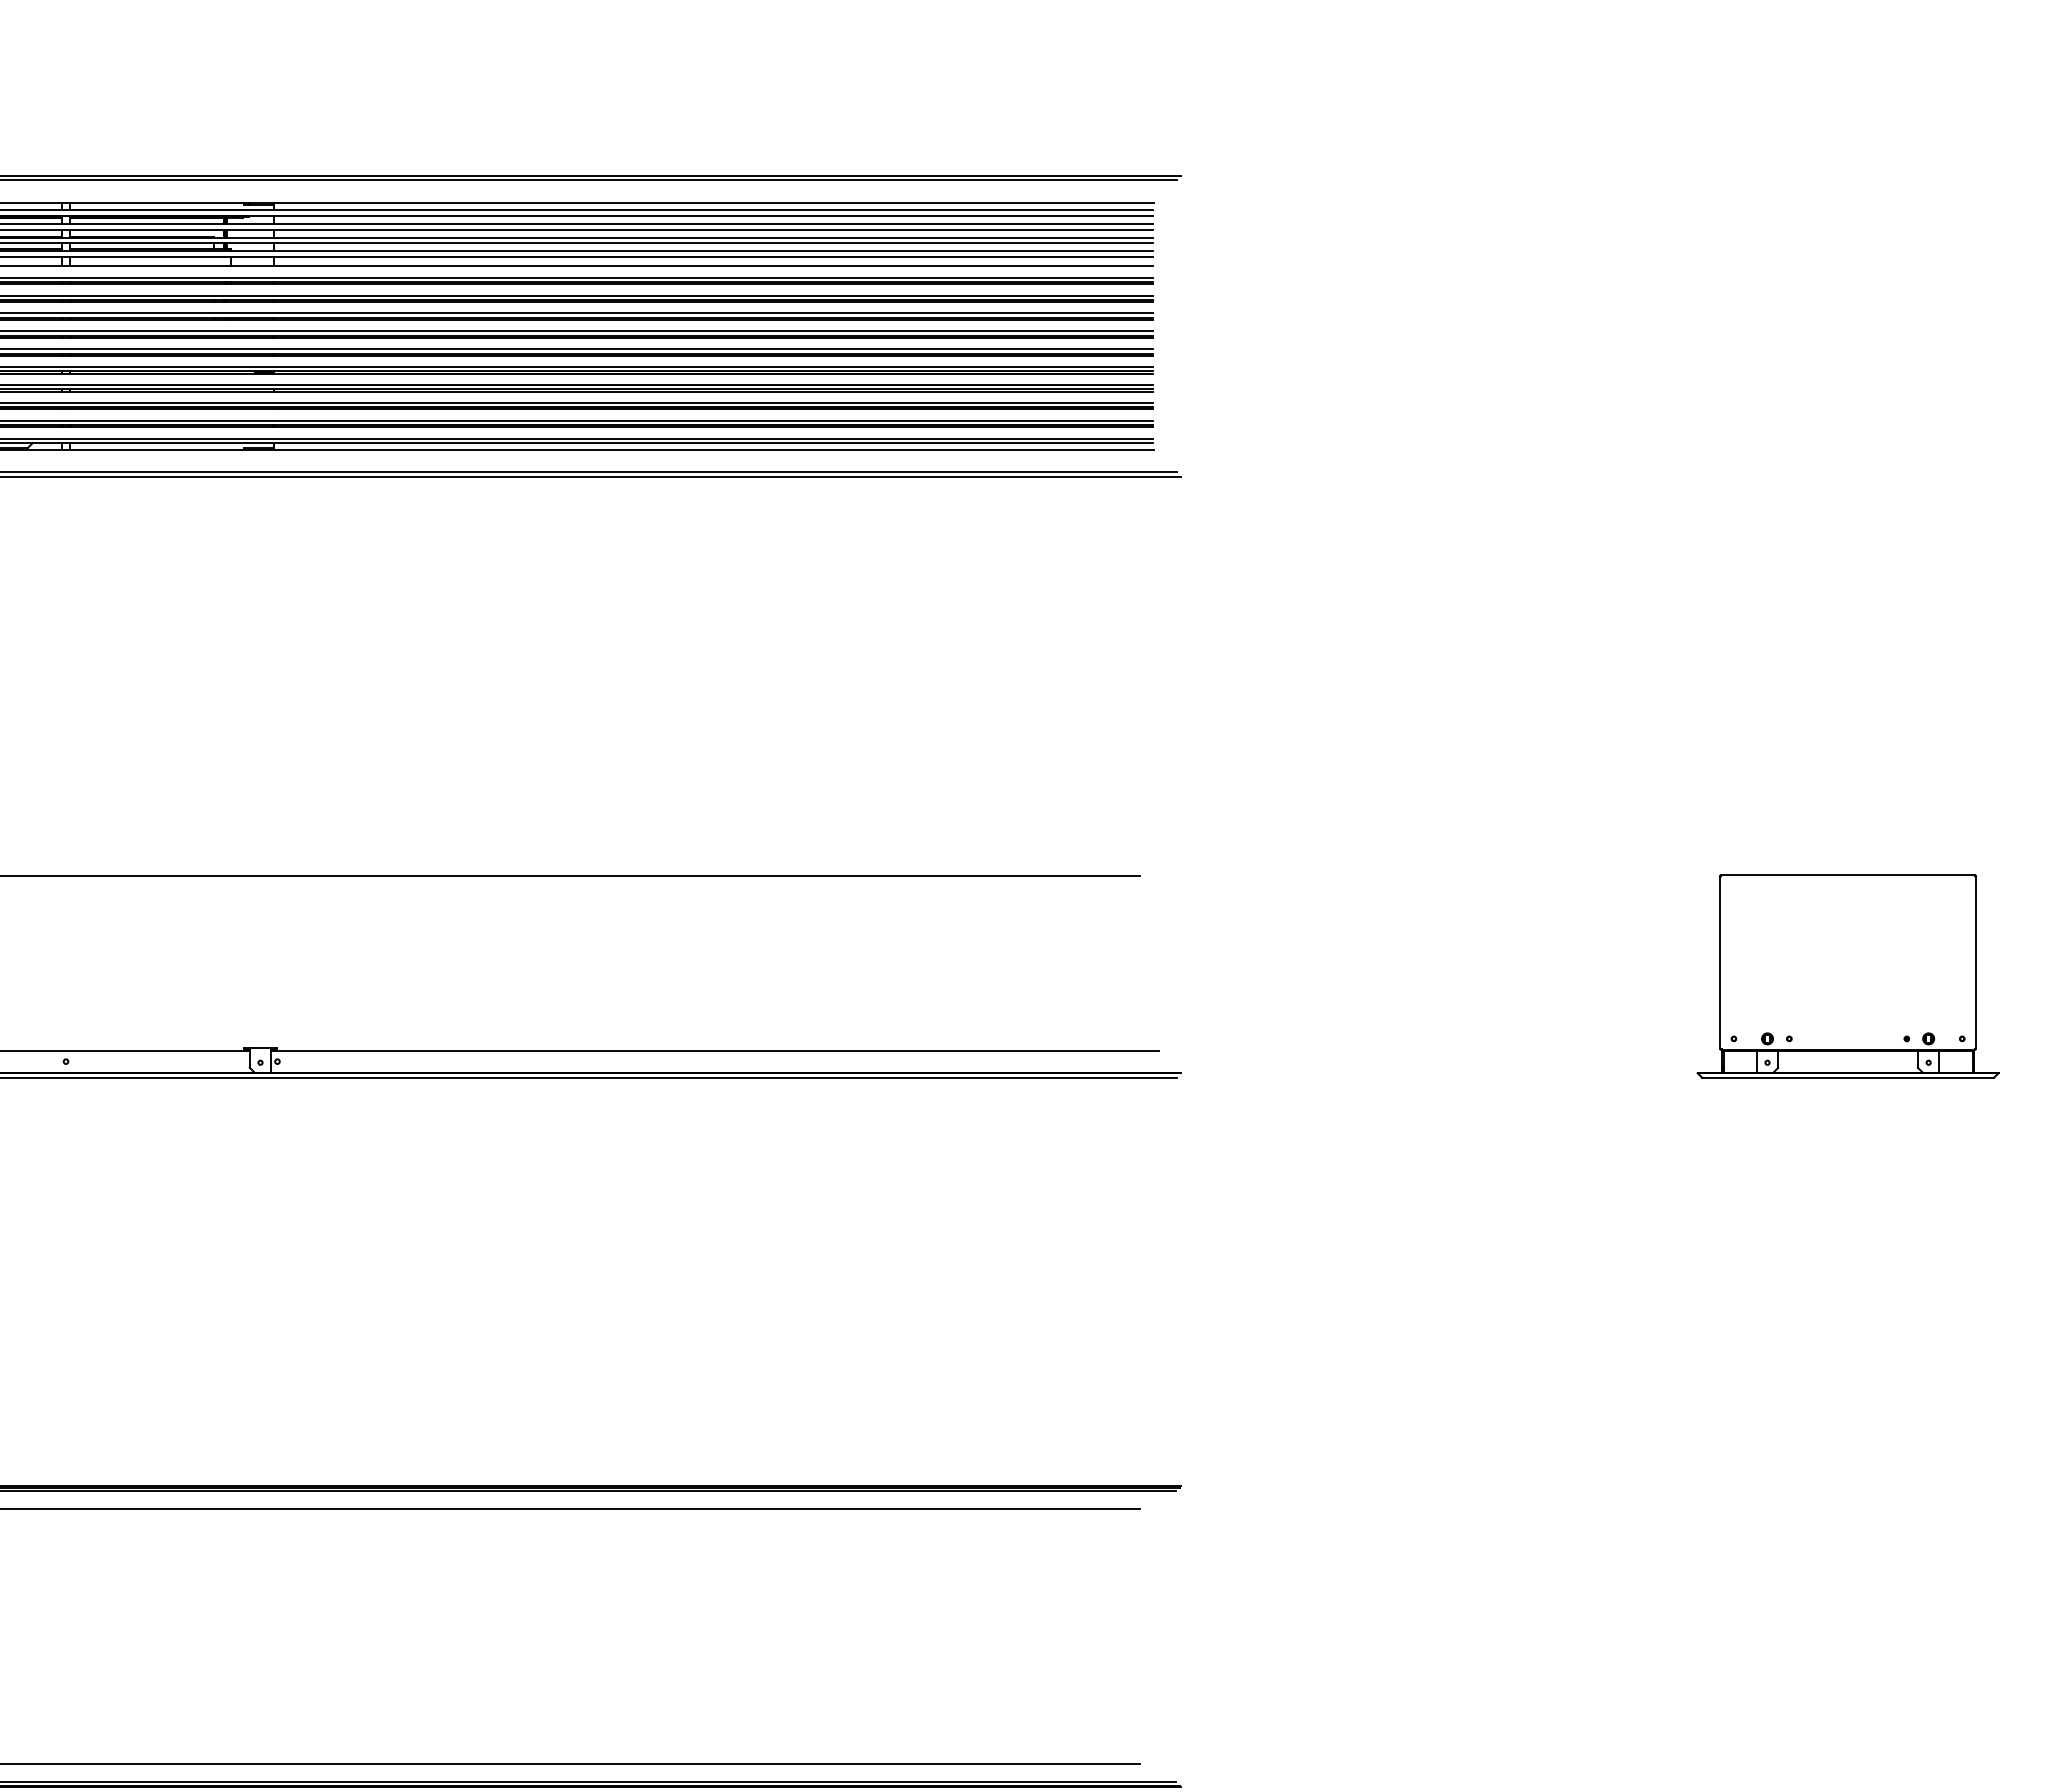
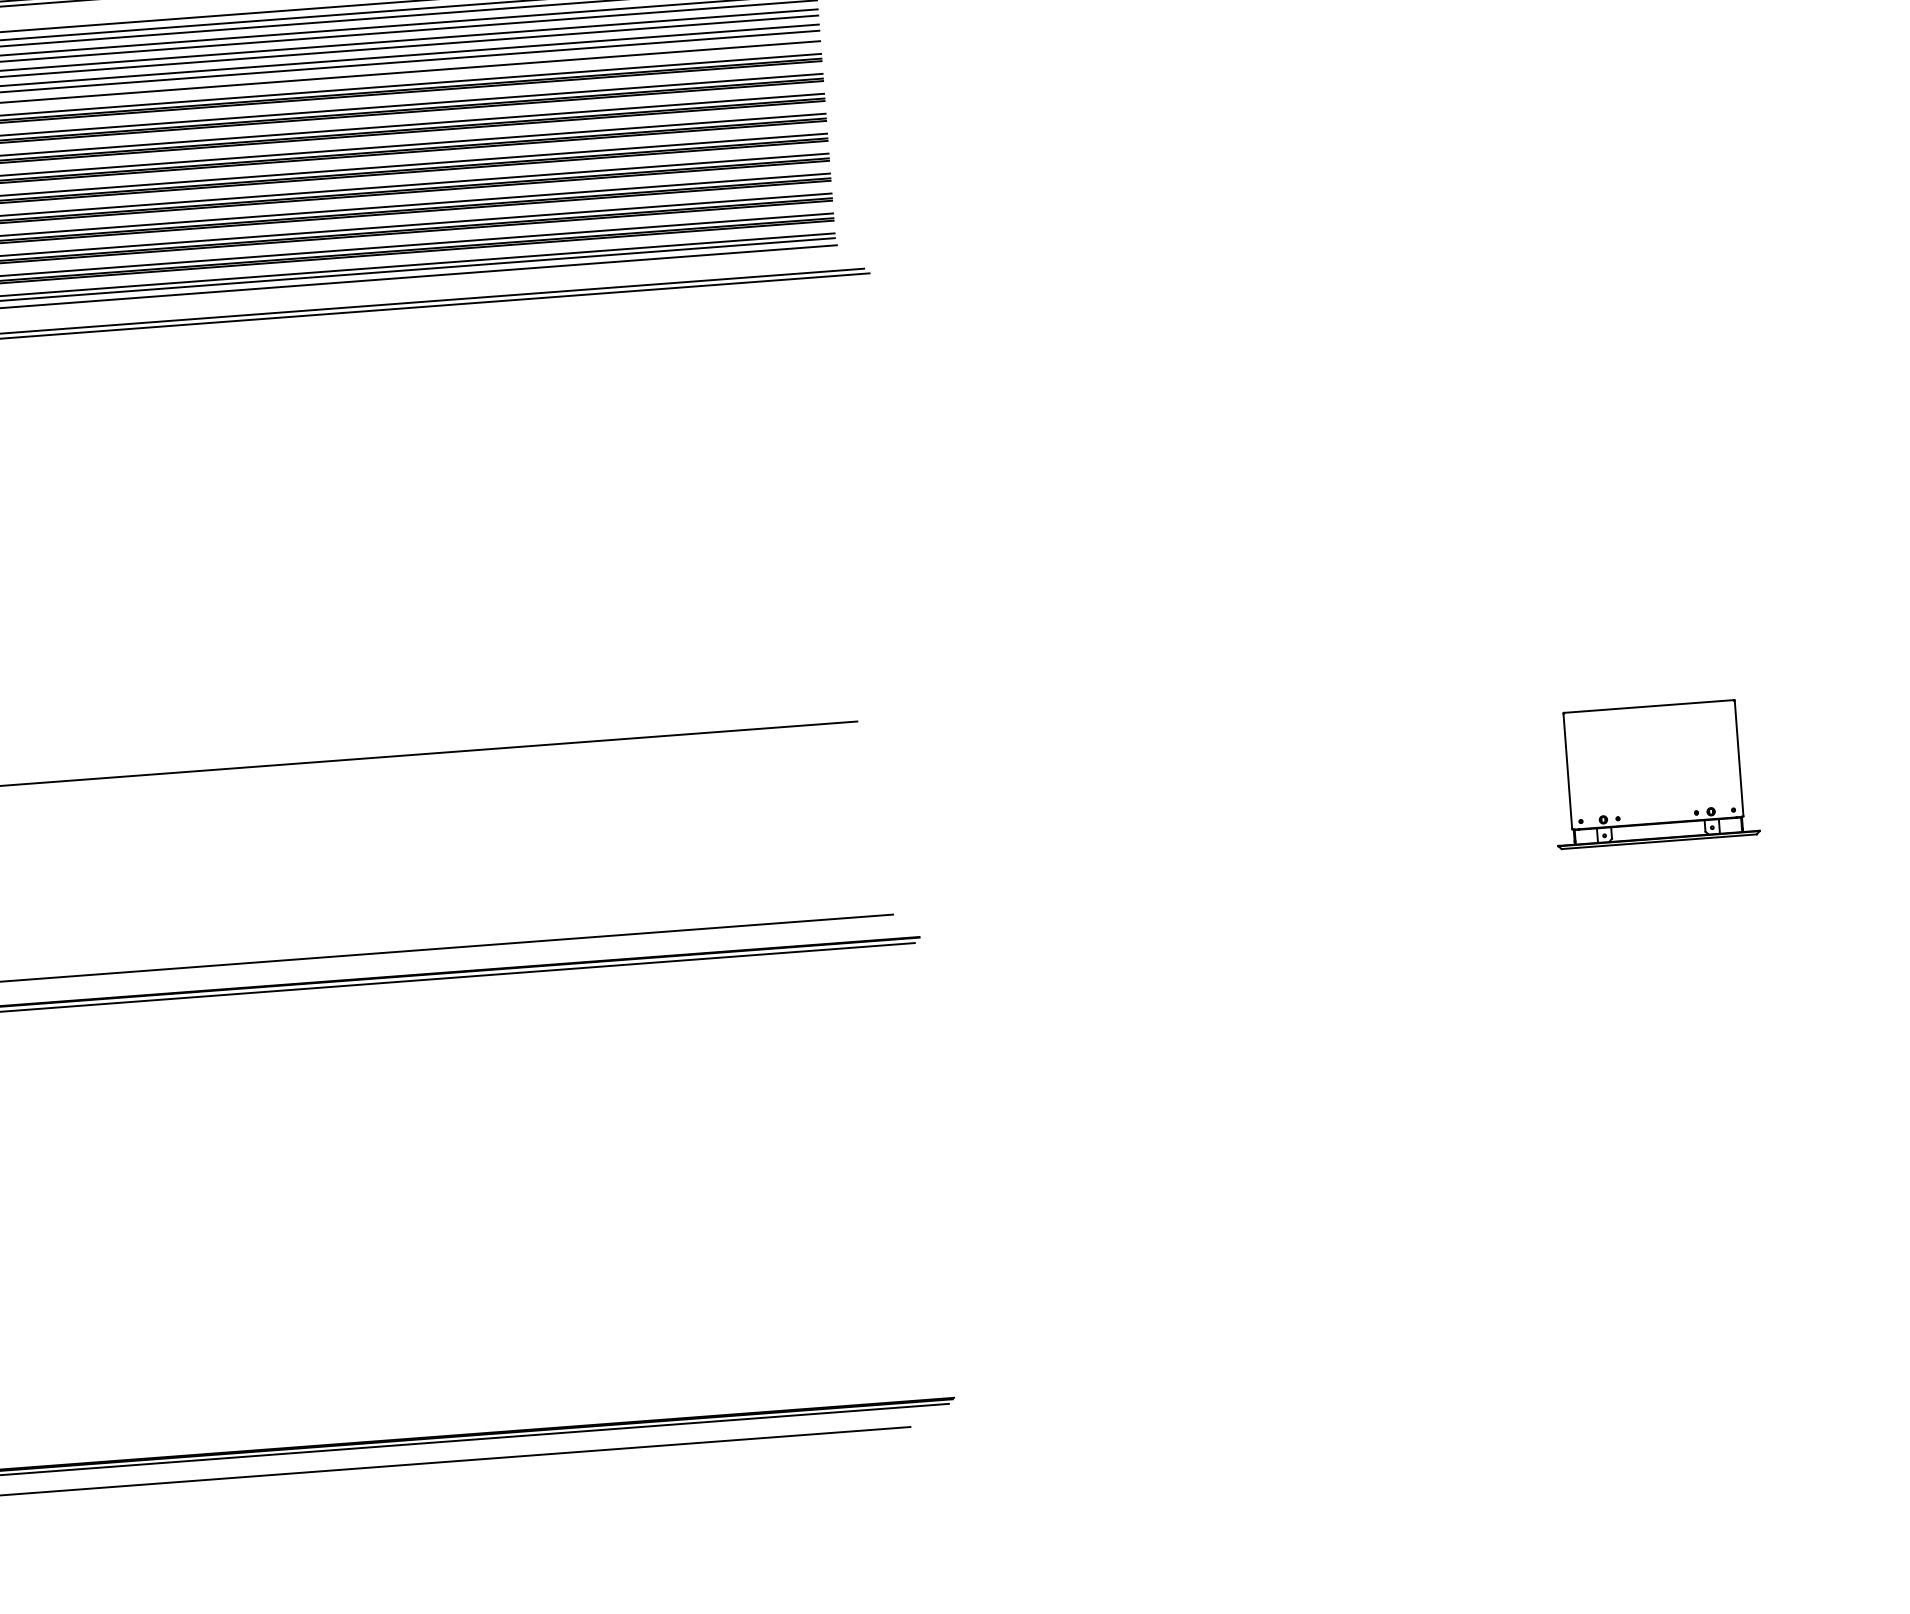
part: (1847, 976) -> (1653, 774), size x0.6

